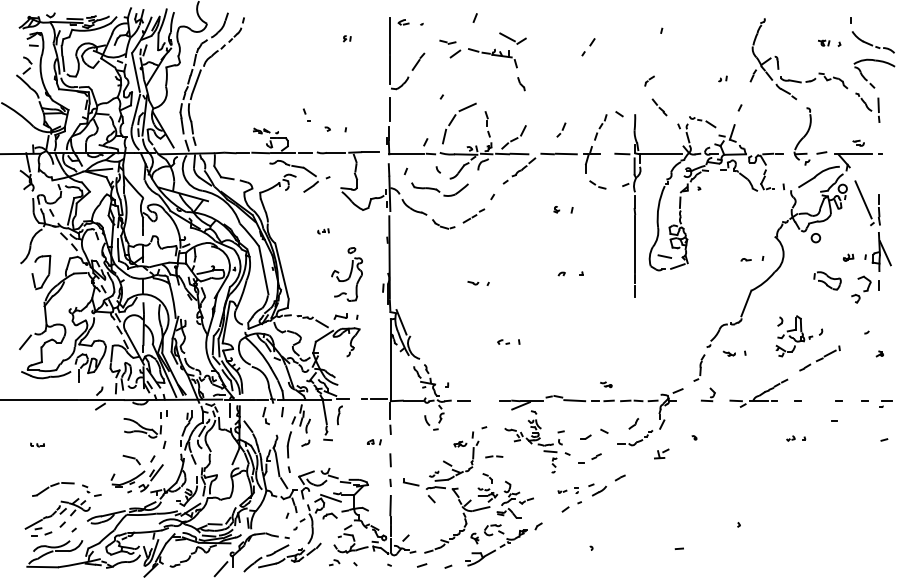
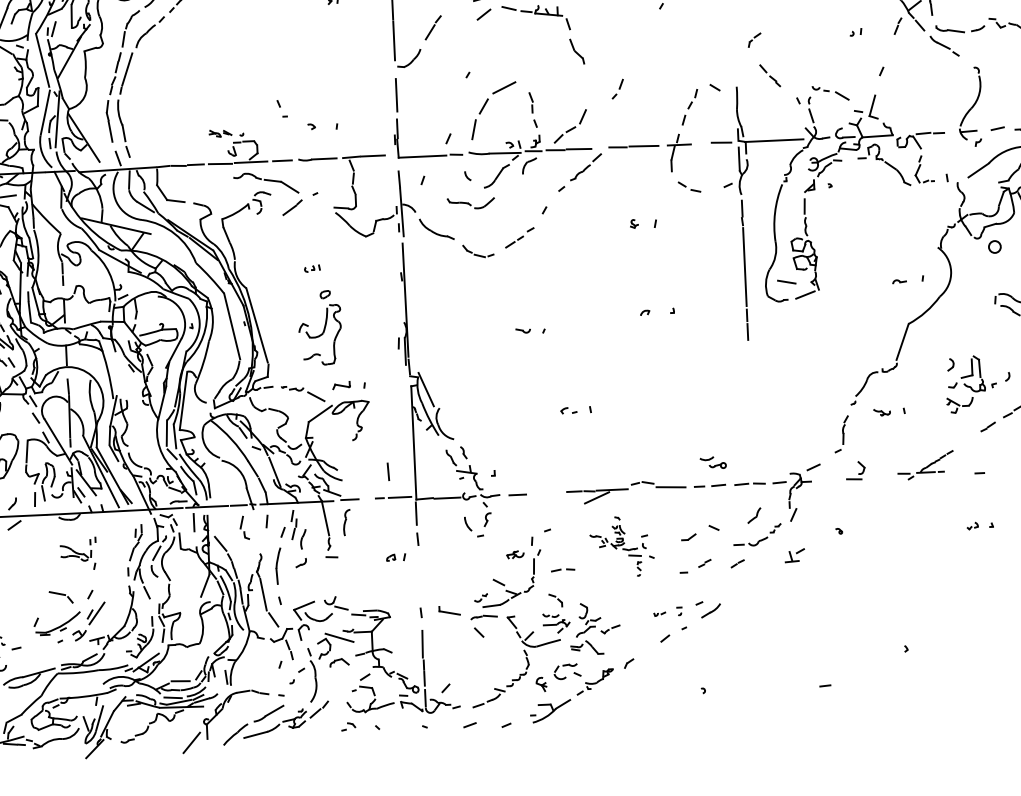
part: (521, 84) -> (577, 52), size x1.4
part: (561, 129) -> (617, 88), moved
part: (439, 189) -> (470, 203), size x0.6
part: (347, 274) -> (320, 328), moved
part: (606, 384) -> (714, 462), size x1.6
part: (758, 392) -> (925, 464), size x0.7
part: (145, 429) -> (78, 554), size x0.6
part: (537, 441) -> (622, 546), size x0.7
line: (390, 460) -> (388, 472), moved
part: (619, 477) -> (736, 563), moved

